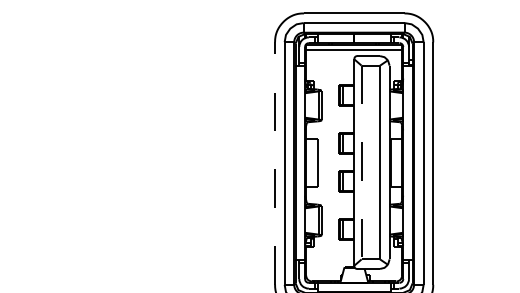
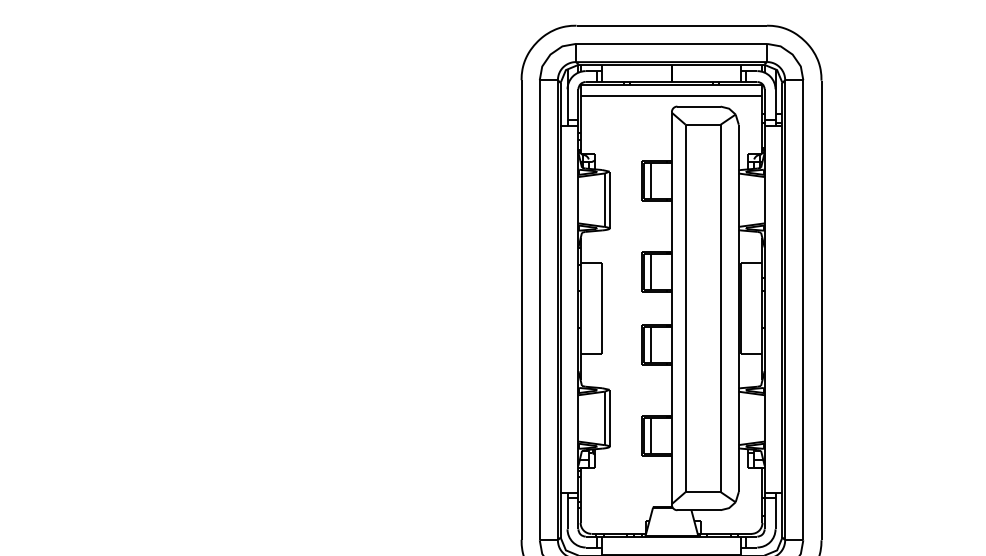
line: (275, 162) -> (522, 308), dashed -> solid
line: (361, 162) -> (685, 308), dashed -> solid

